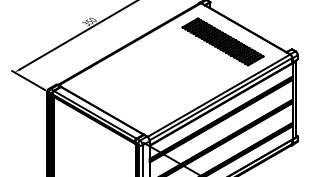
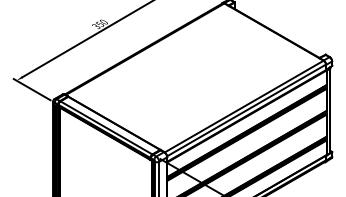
part: (222, 41) -> (248, 46), removed

